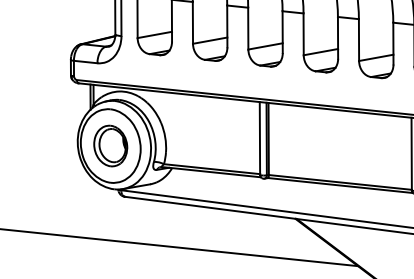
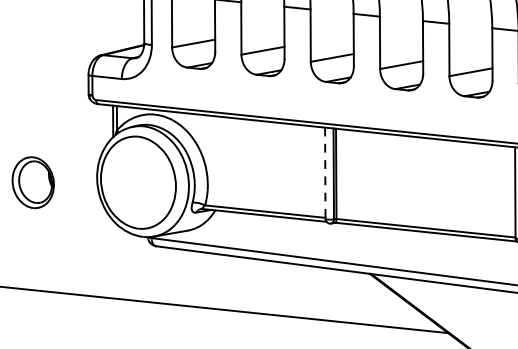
line: (259, 139) -> (324, 174), solid -> dashed
part: (110, 145) -> (32, 182), moved

